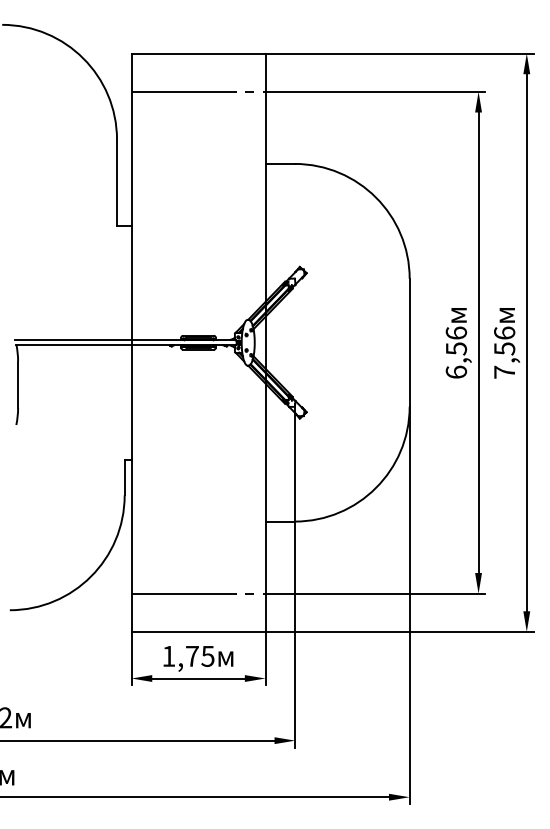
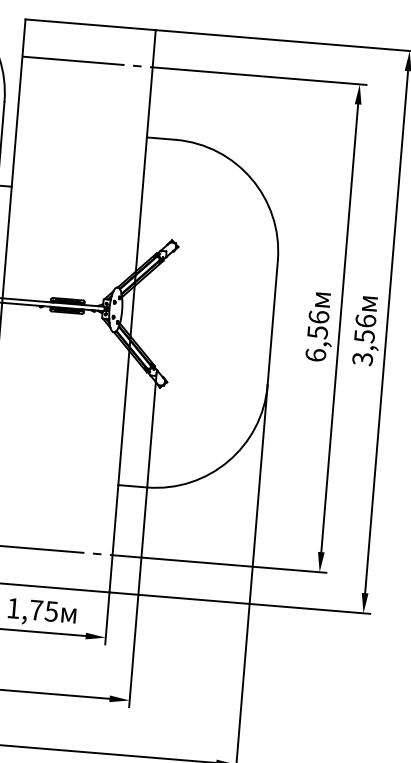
text: (504, 372) -> (362, 359), 7,56 -> 3,56

